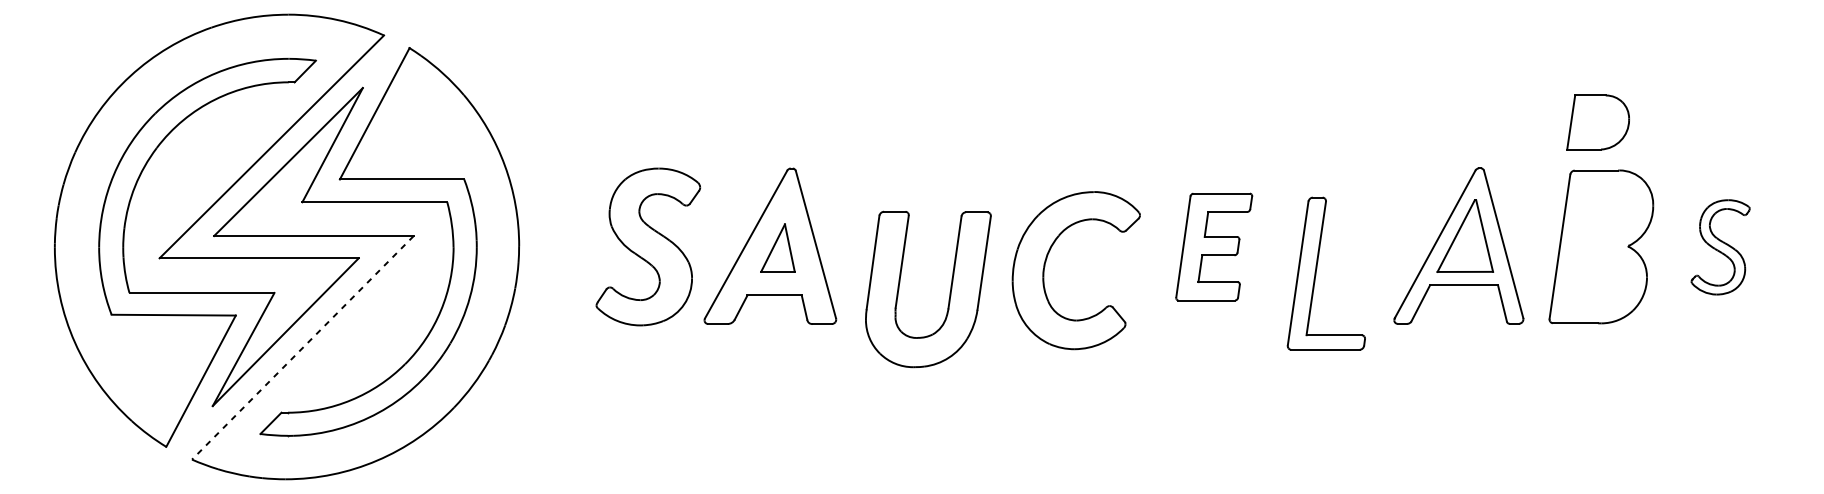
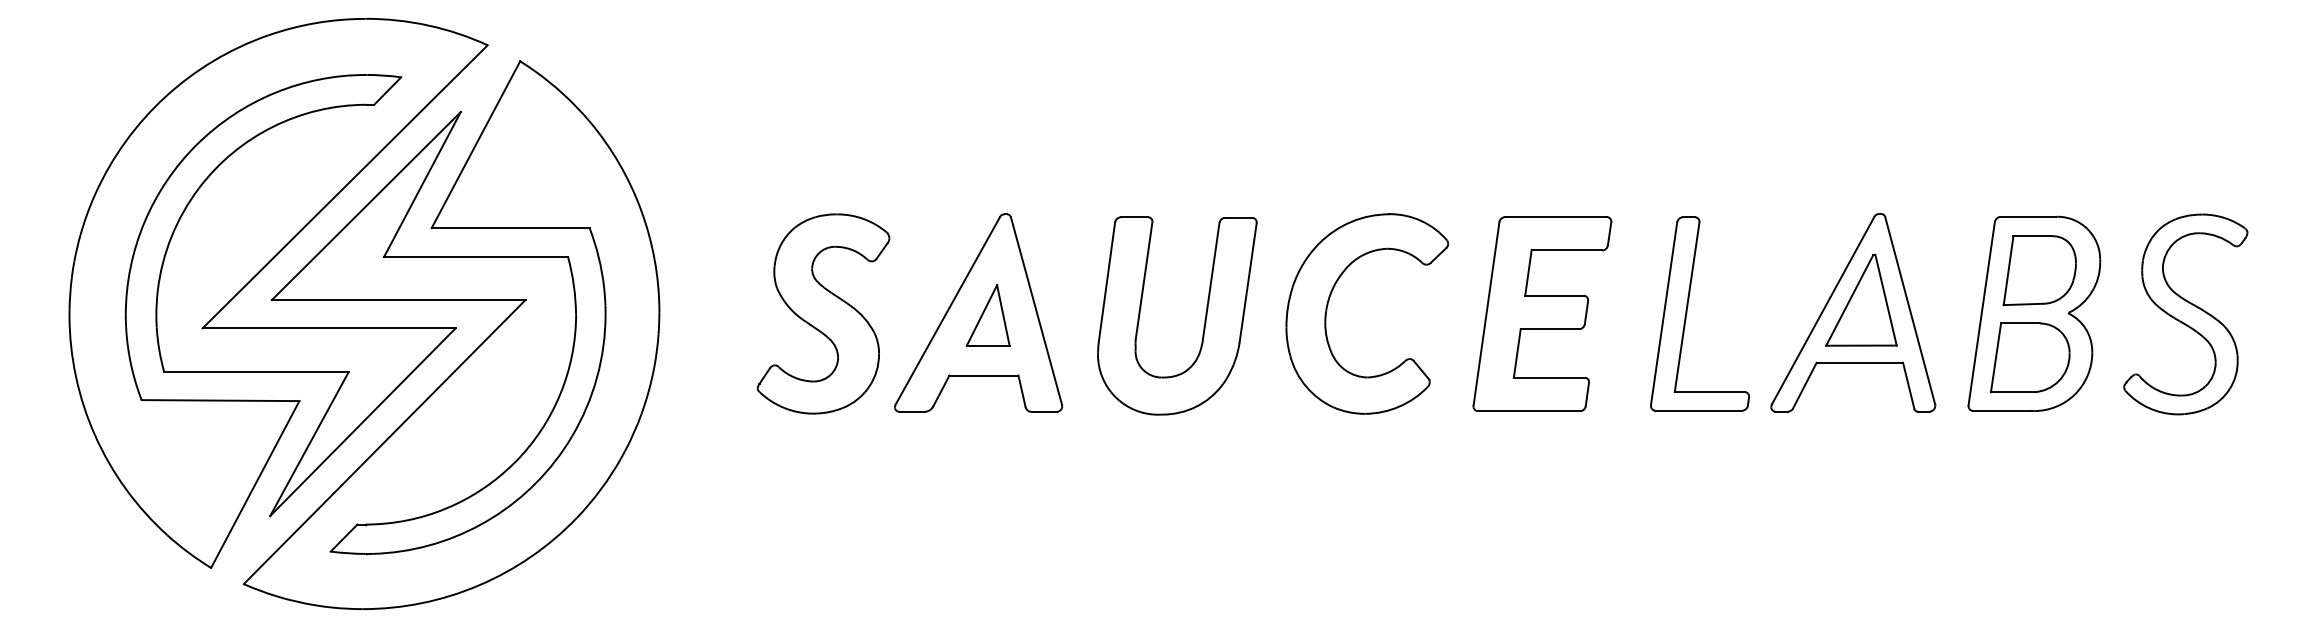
part: (1598, 122) -> (2030, 357), moved
part: (1605, 212) -> (2039, 270), added
part: (1214, 246) -> (1542, 313), size x1.43
part: (1720, 247) -> (2185, 314), size x1.67
part: (1045, 263) -> (1328, 305), moved
part: (1316, 273) -> (1687, 313), moved
part: (949, 292) -> (1204, 319), moved
line: (302, 348) -> (384, 442), dashed -> solid

